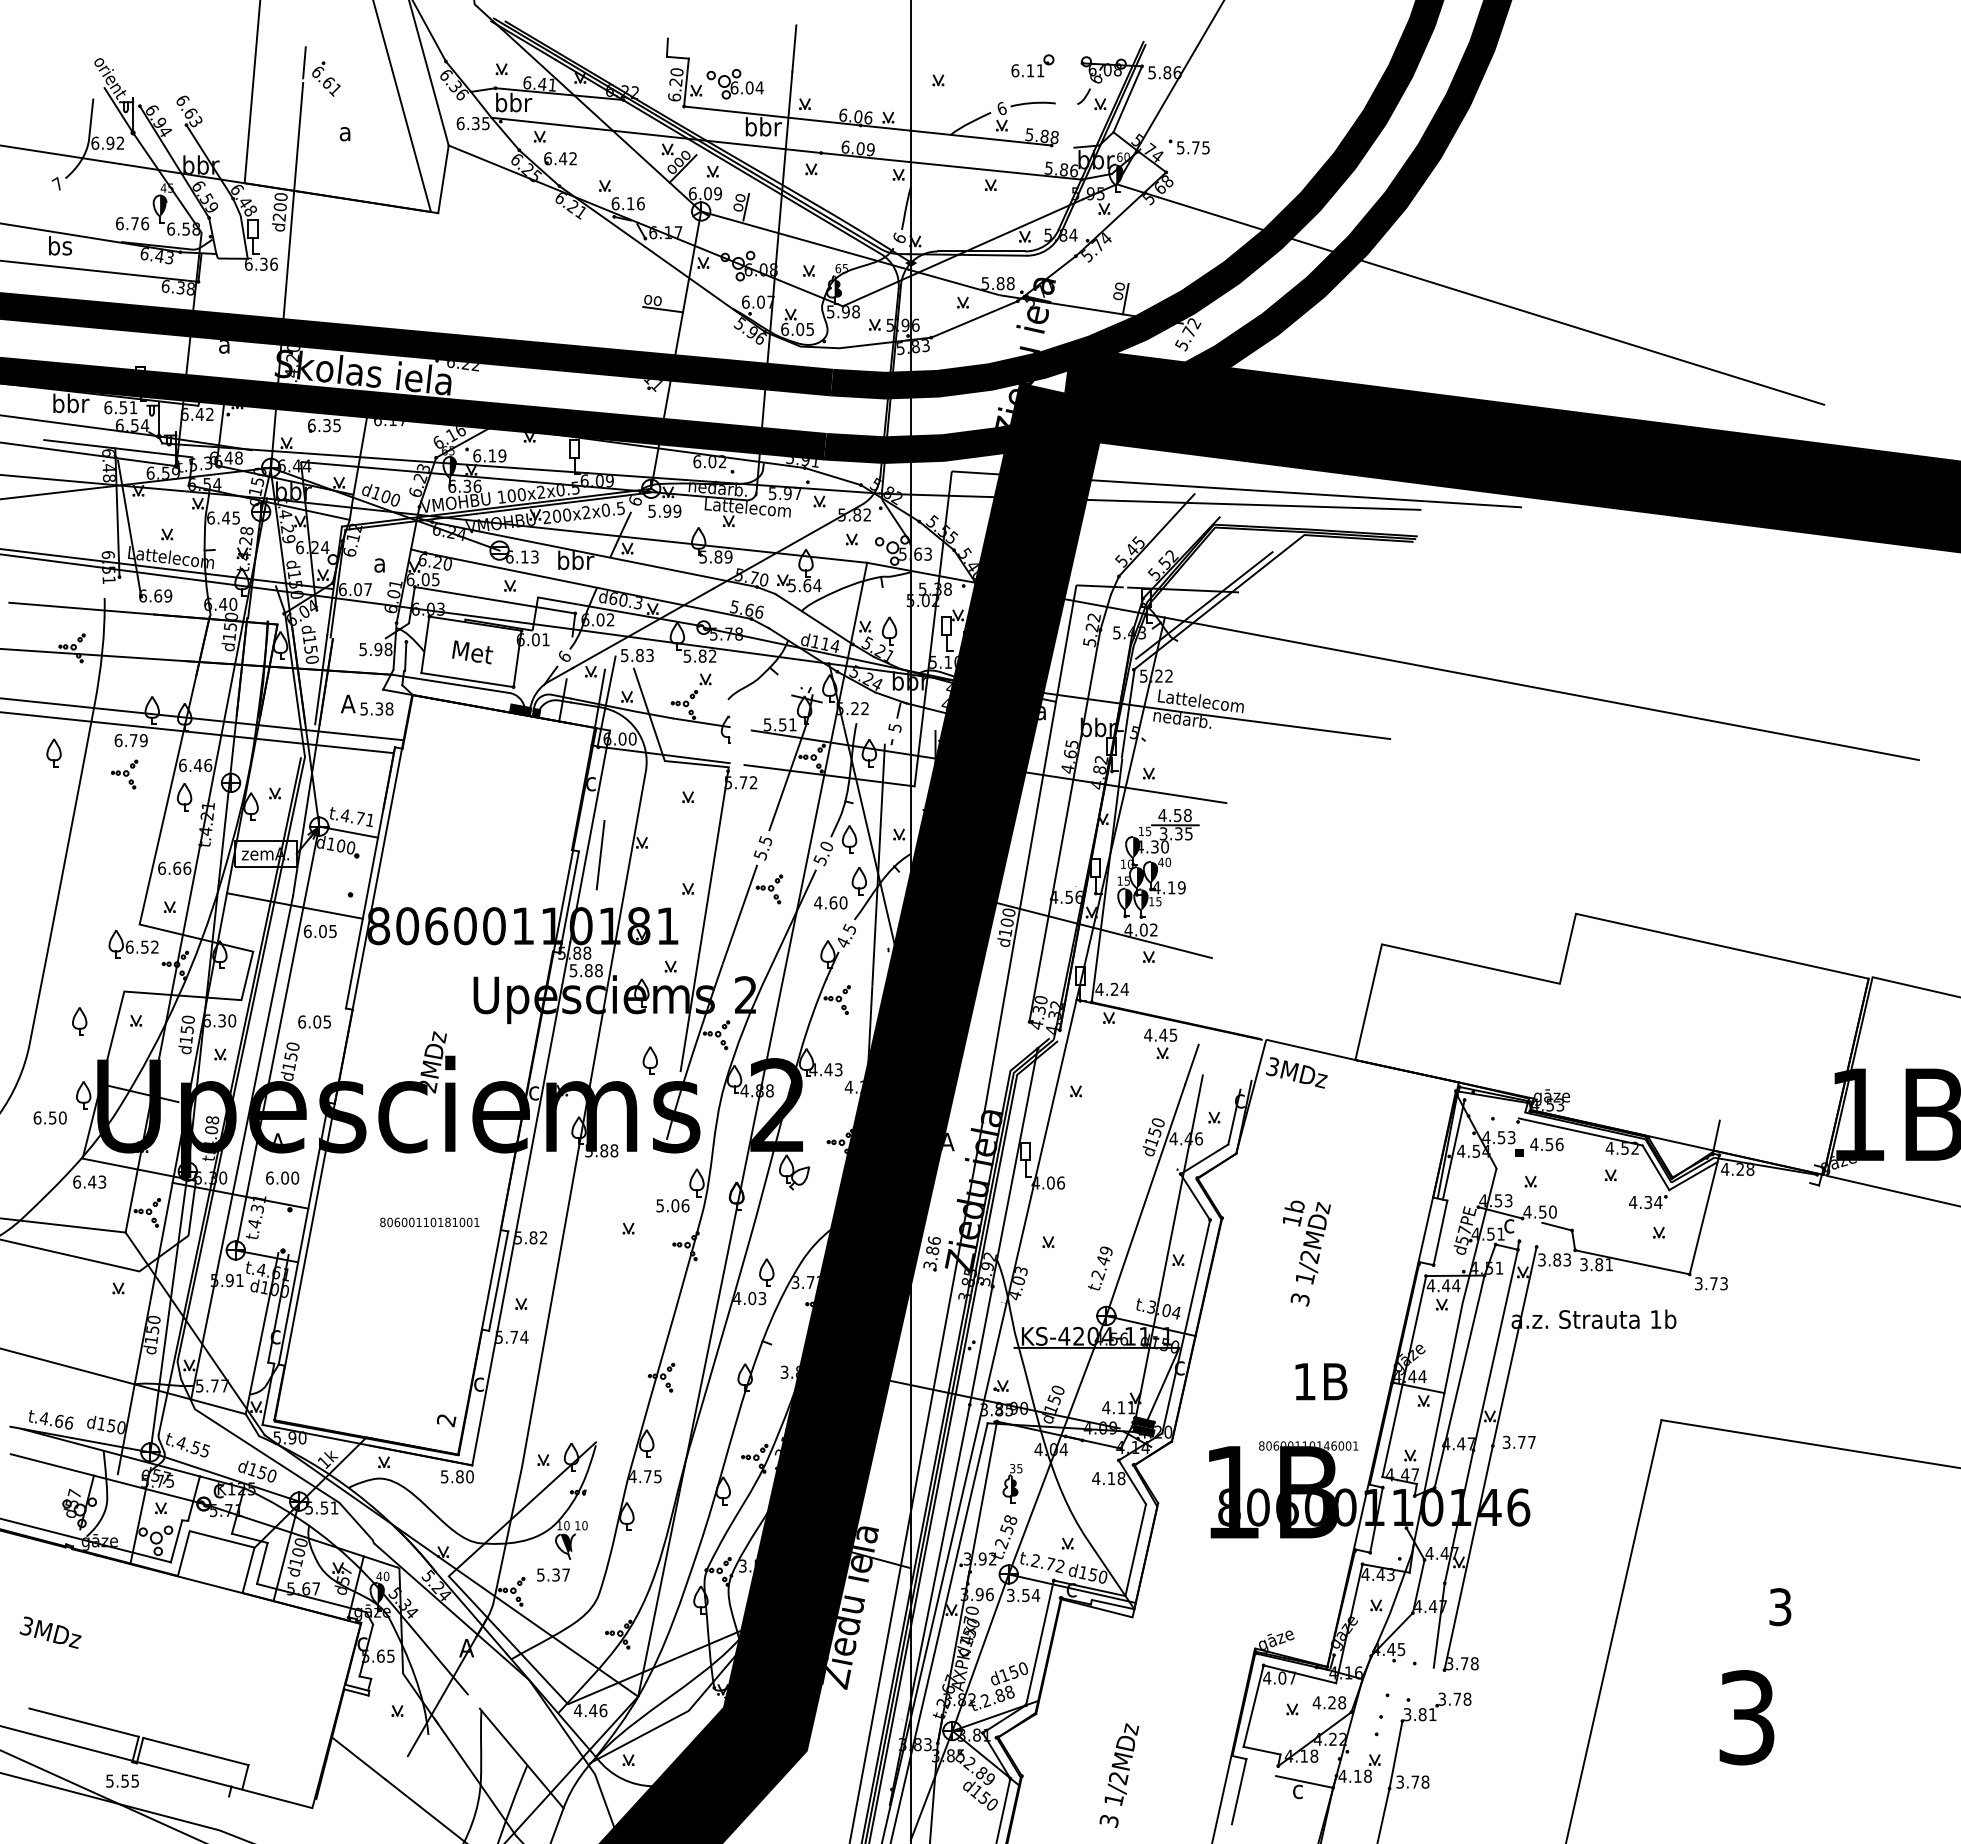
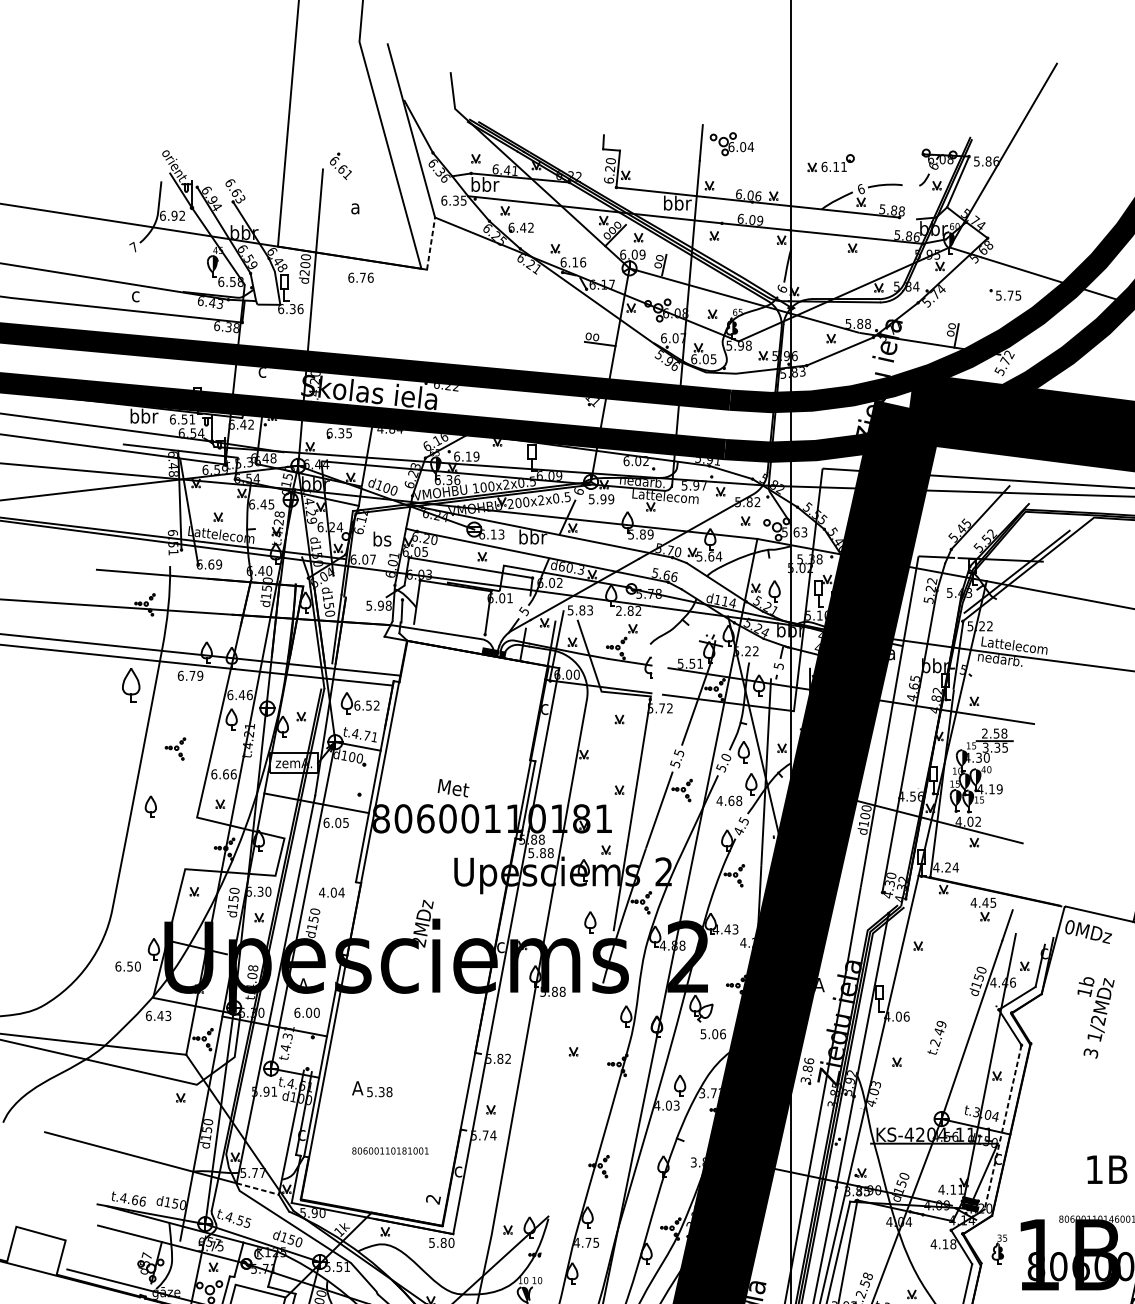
line: (304, 62) -> (324, 153), removed
part: (1032, 65) -> (837, 162), moved
part: (734, 84) -> (731, 144), moved
part: (1188, 146) -> (1004, 294), moved
line: (443, 178) -> (431, 242), solid -> dashed
text: (132, 223) -> (361, 277), moved
text: (60, 245) -> (136, 294), bs -> c
text: (224, 346) -> (262, 372), a -> c
text: (390, 422) -> (390, 430), 6.17 -> 4.84
text: (379, 562) -> (381, 538), a -> bs
text: (472, 652) -> (453, 788), moved
text: (687, 655) -> (619, 610), 5.82 -> 2.82
text: (563, 656) -> (523, 611), 6 -> 5
line: (466, 680) -> (448, 629), removed
text: (367, 704) -> (372, 1088), moved
part: (53, 752) -> (130, 685), size x1.6
part: (124, 774) -> (175, 749), moved
text: (1162, 814) -> (984, 732), 4.58 -> 2.58
line: (600, 855) -> (552, 764), removed
text: (843, 902) -> (739, 800), 4.60 -> 4.68
part: (133, 944) -> (360, 703), moved
part: (79, 1021) -> (150, 806), moved
text: (314, 1021) -> (331, 892), 6.05 -> 4.04
text: (1271, 1066) -> (1068, 926), 3MDz -> 0MDz
text: (672, 1205) -> (712, 1033), moved
text: (429, 1222) -> (390, 1151), moved
text: (1306, 1253) -> (1095, 1017), moved
text: (1100, 1268) -> (937, 1037), moved
line: (498, 1280) -> (473, 1091), removed
line: (1186, 1327) -> (1003, 1127), solid -> dashed
line: (218, 1406) -> (257, 1188), solid -> dashed
part: (1012, 1483) -> (999, 1249), moved

